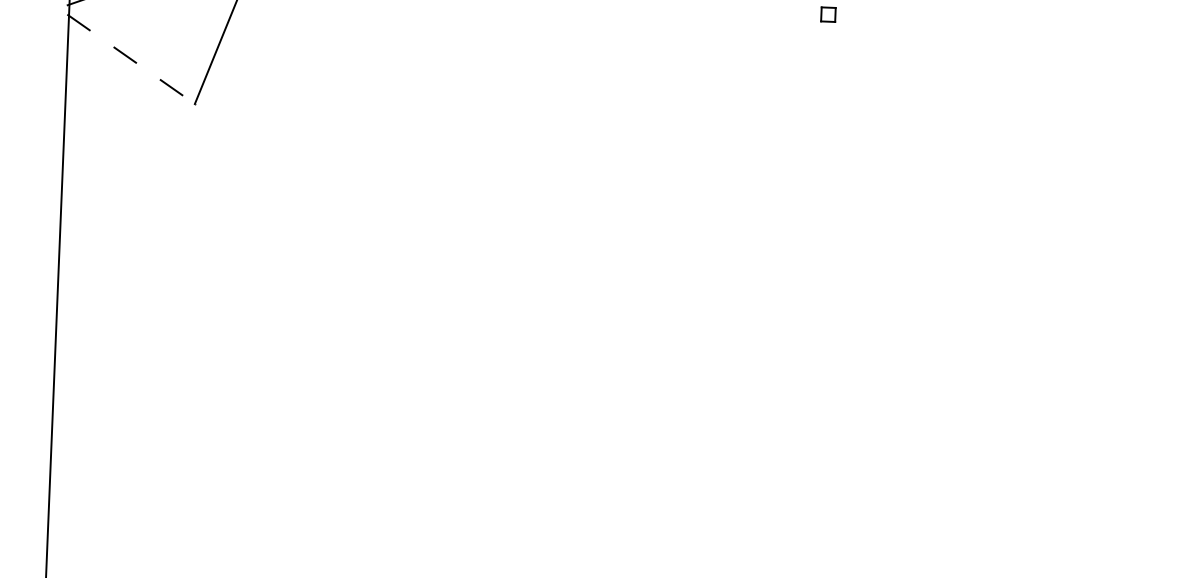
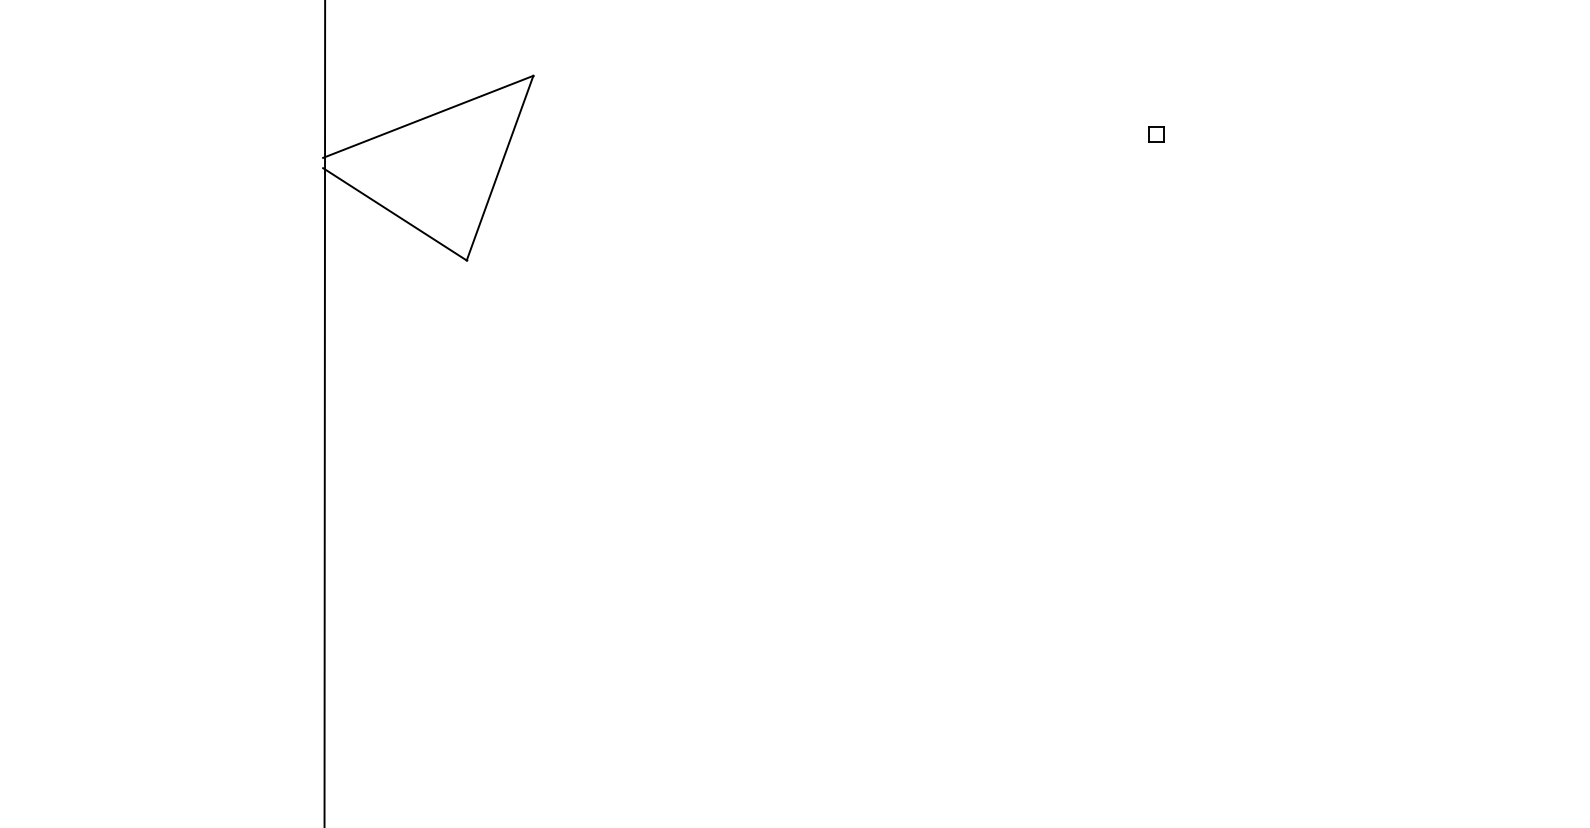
line: (131, 59) -> (395, 214), dashed -> solid

